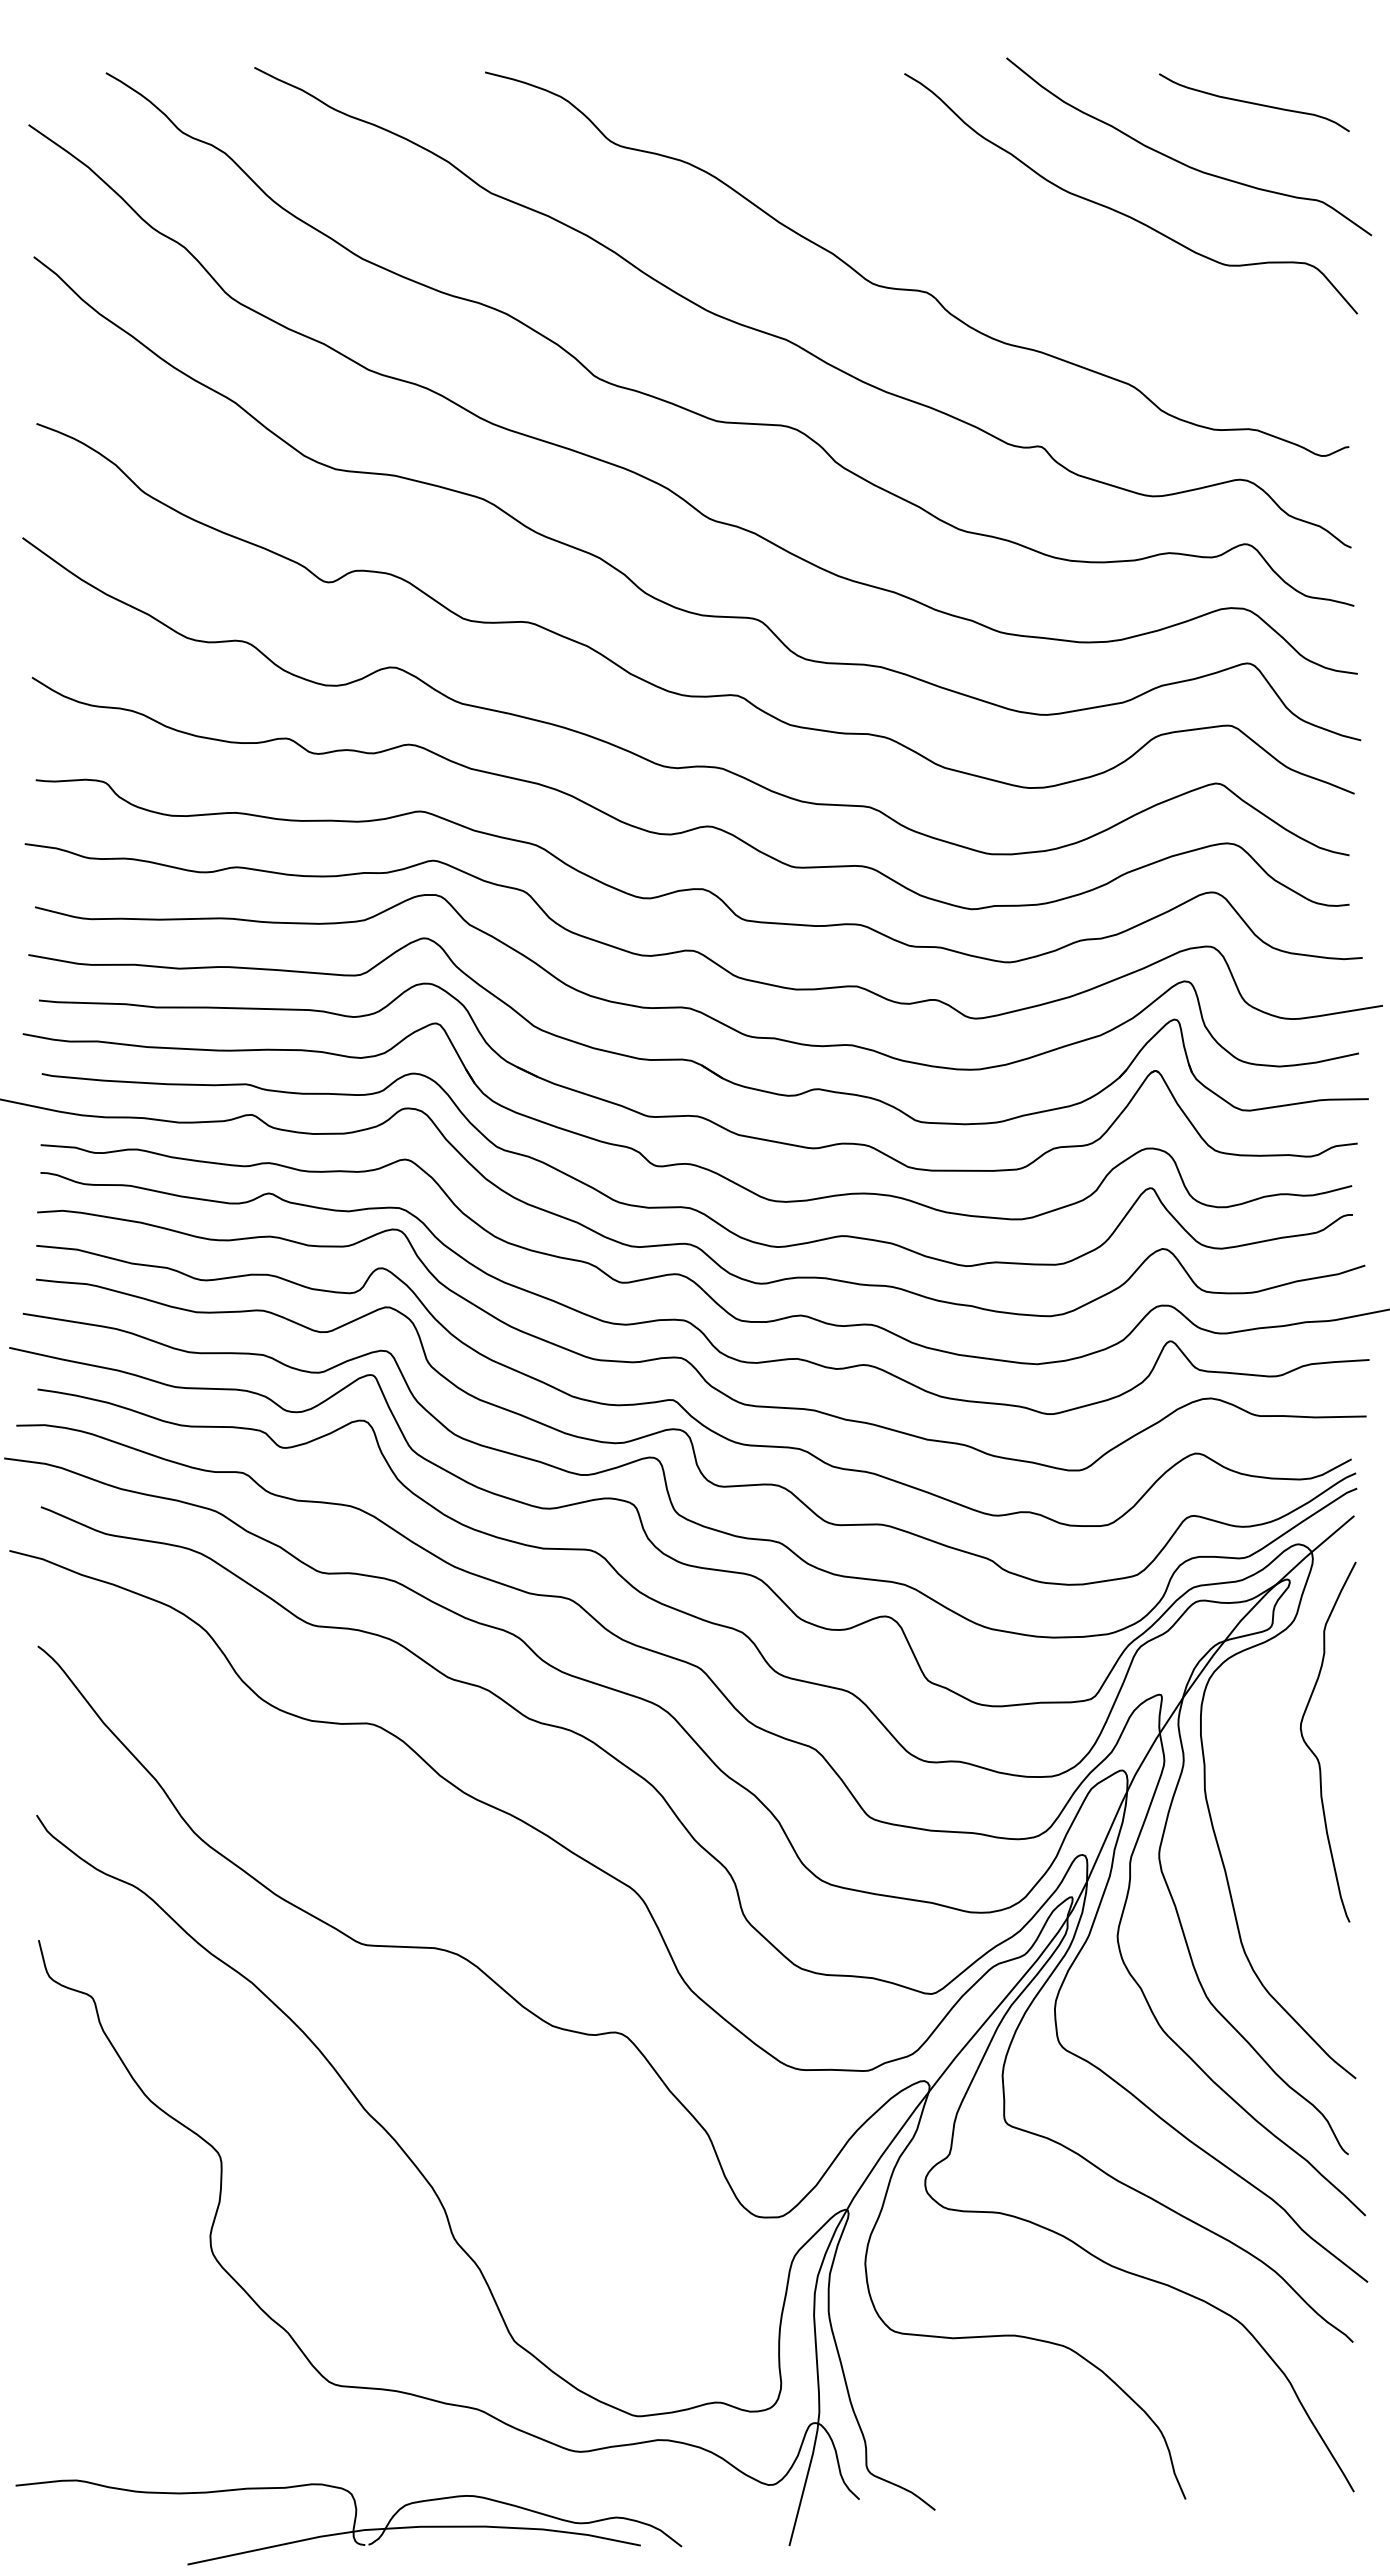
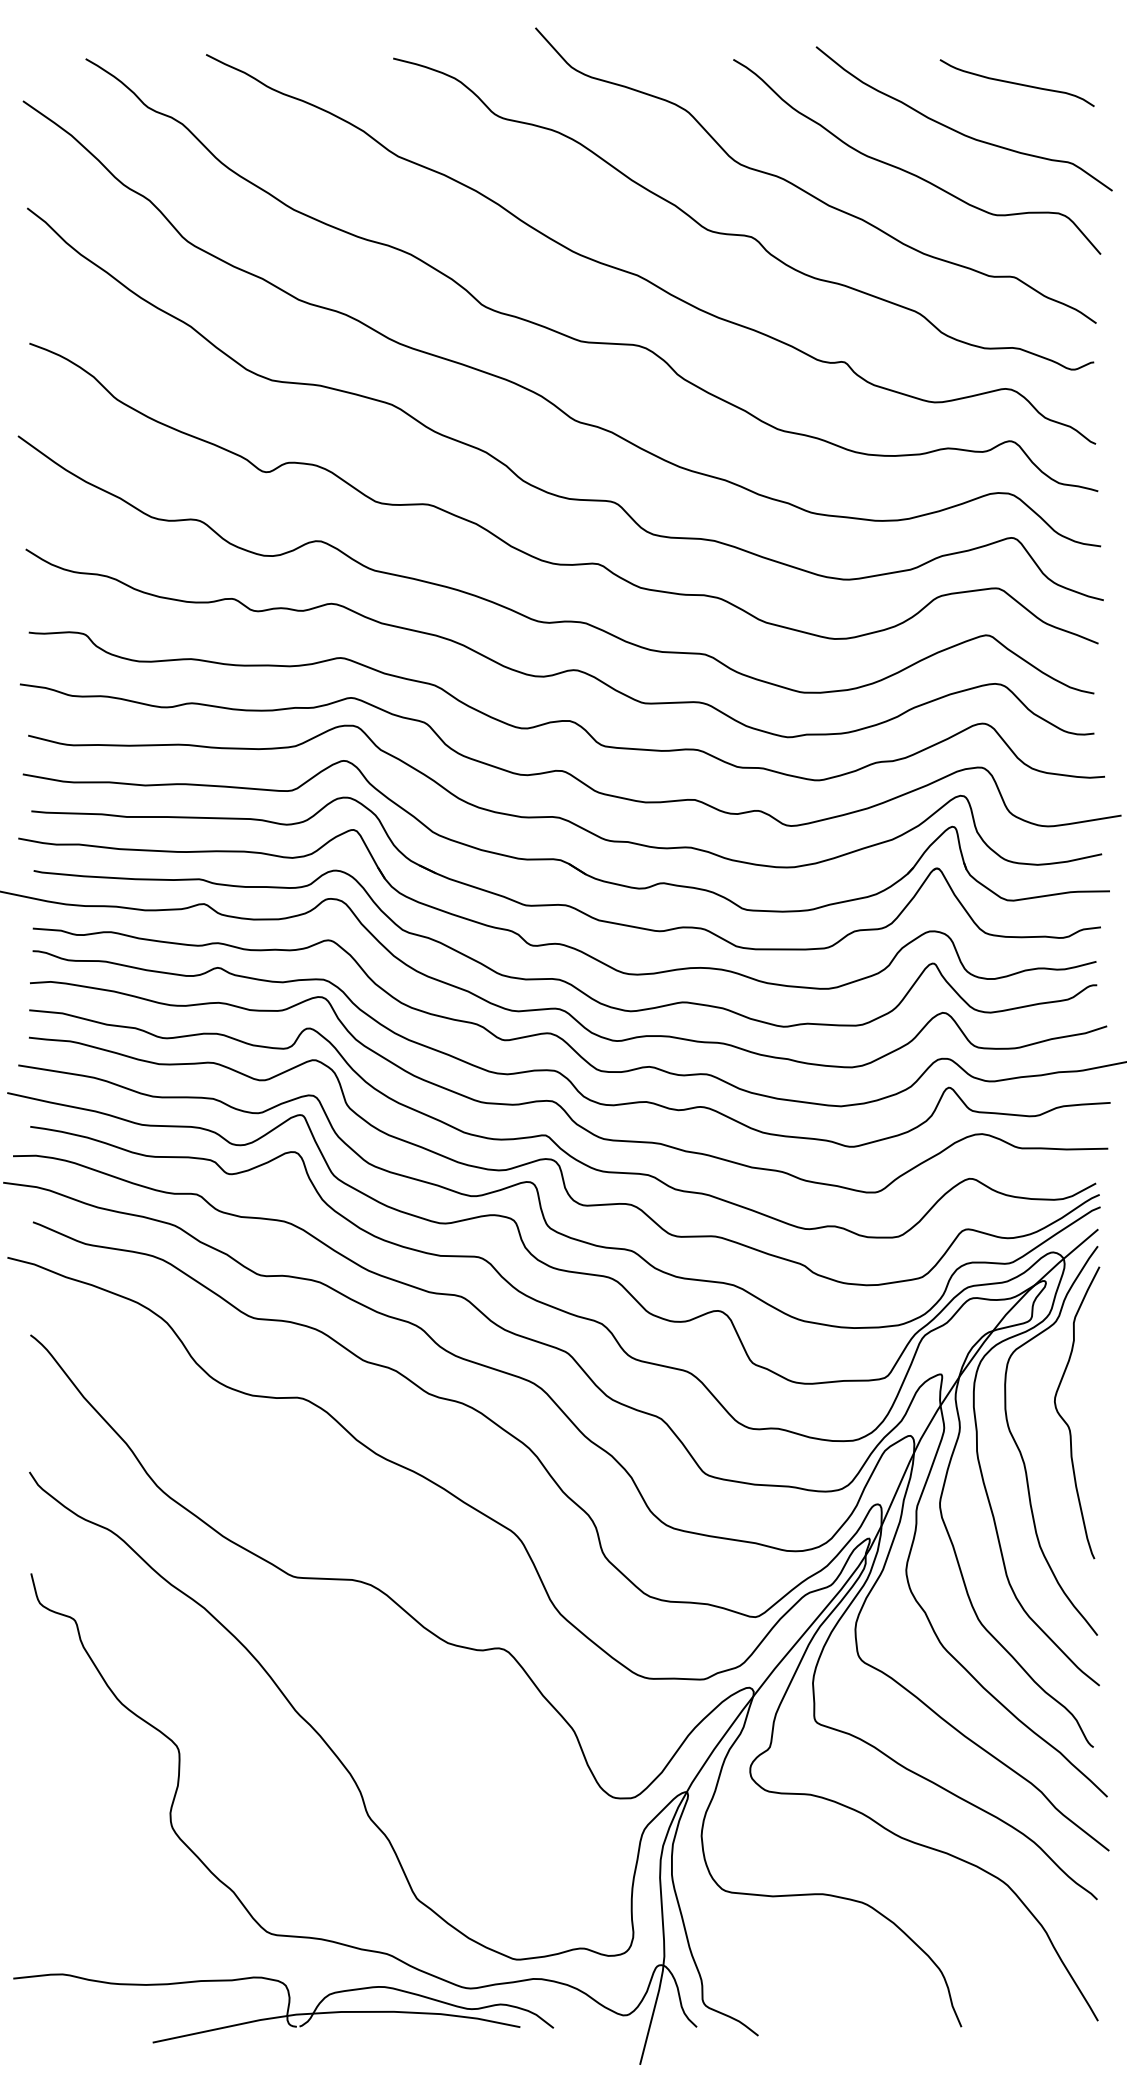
curve: (995, 236) -> (807, 191), added
curve: (1258, 1788) -> (1020, 1450), added
part: (348, 2522) -> (283, 2008), moved

